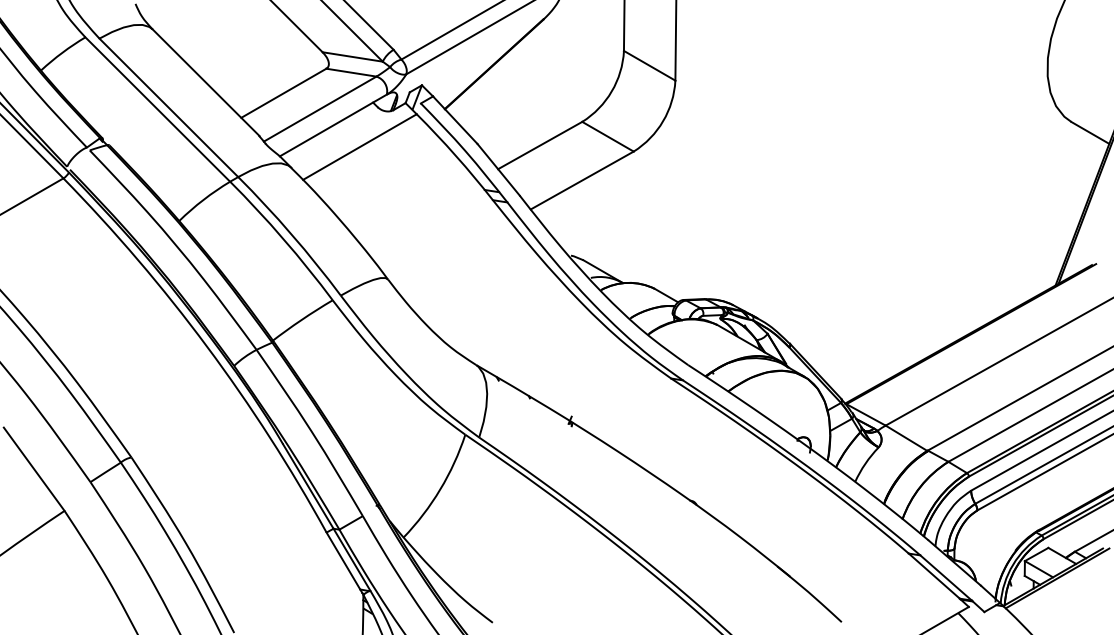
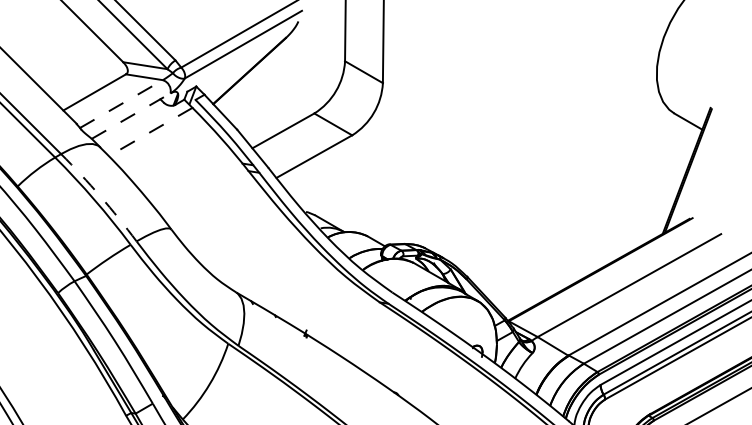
line: (320, 109) -> (121, 104), solid -> dashed
line: (333, 125) -> (131, 116), solid -> dashed
line: (359, 147) -> (150, 132), solid -> dashed
arc: (291, 234) -> (100, 196), solid -> dashed

